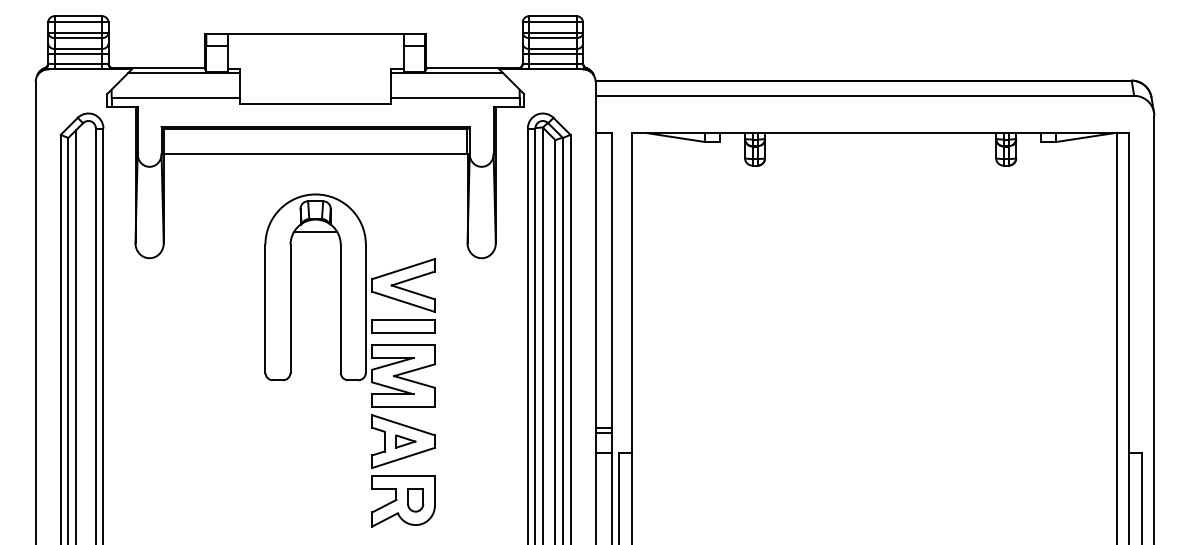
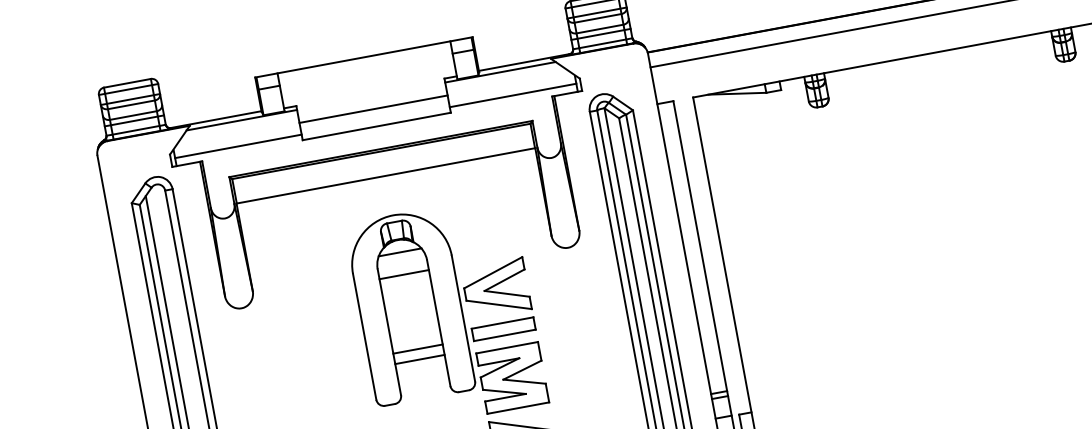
line: (315, 86) -> (373, 109), added
line: (315, 254) -> (404, 274), added
line: (315, 330) -> (417, 349), added
line: (315, 341) -> (419, 359), added

